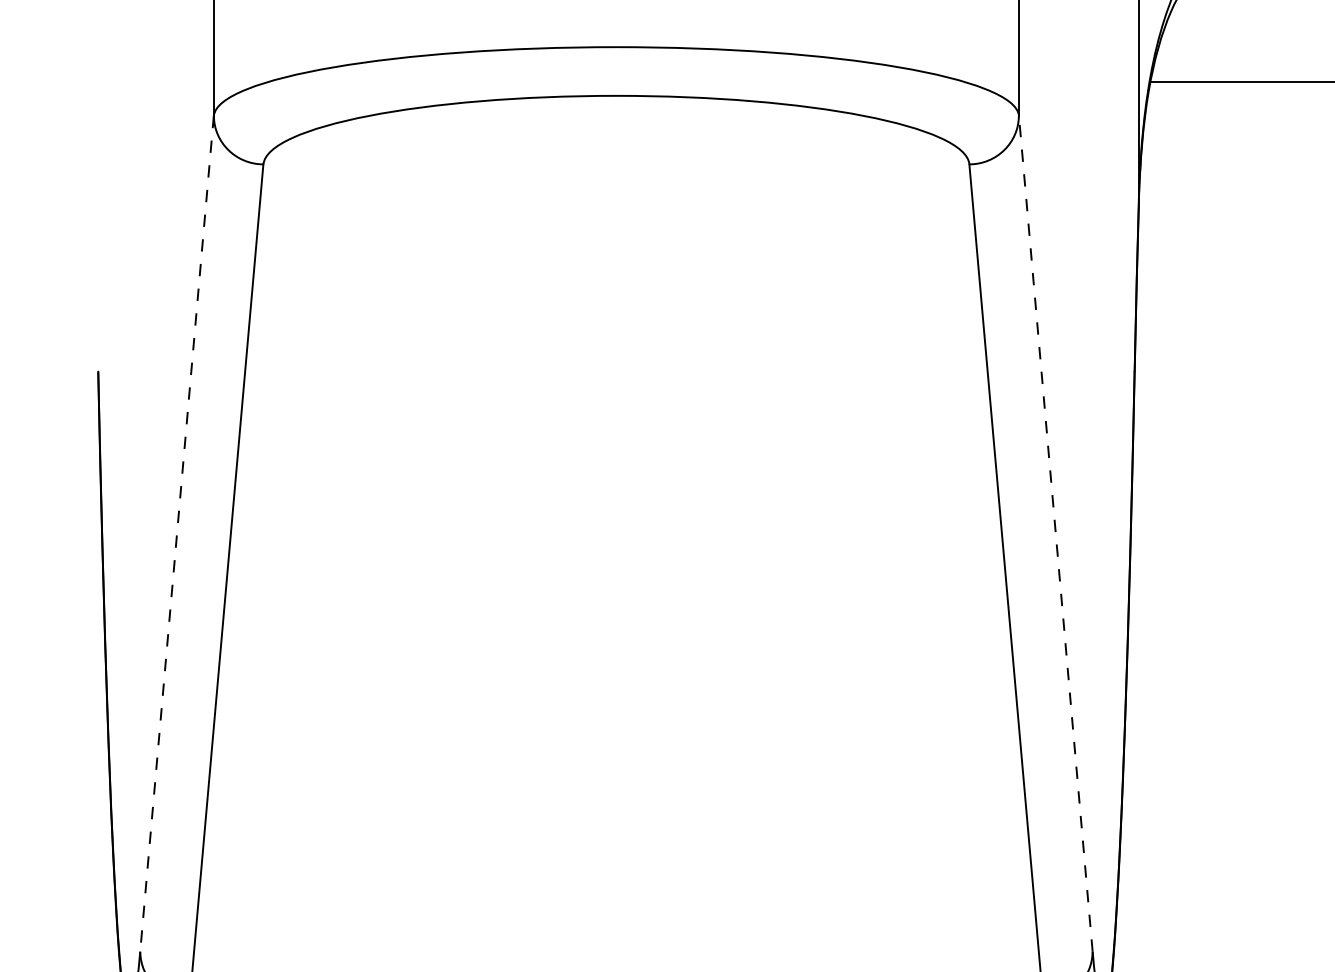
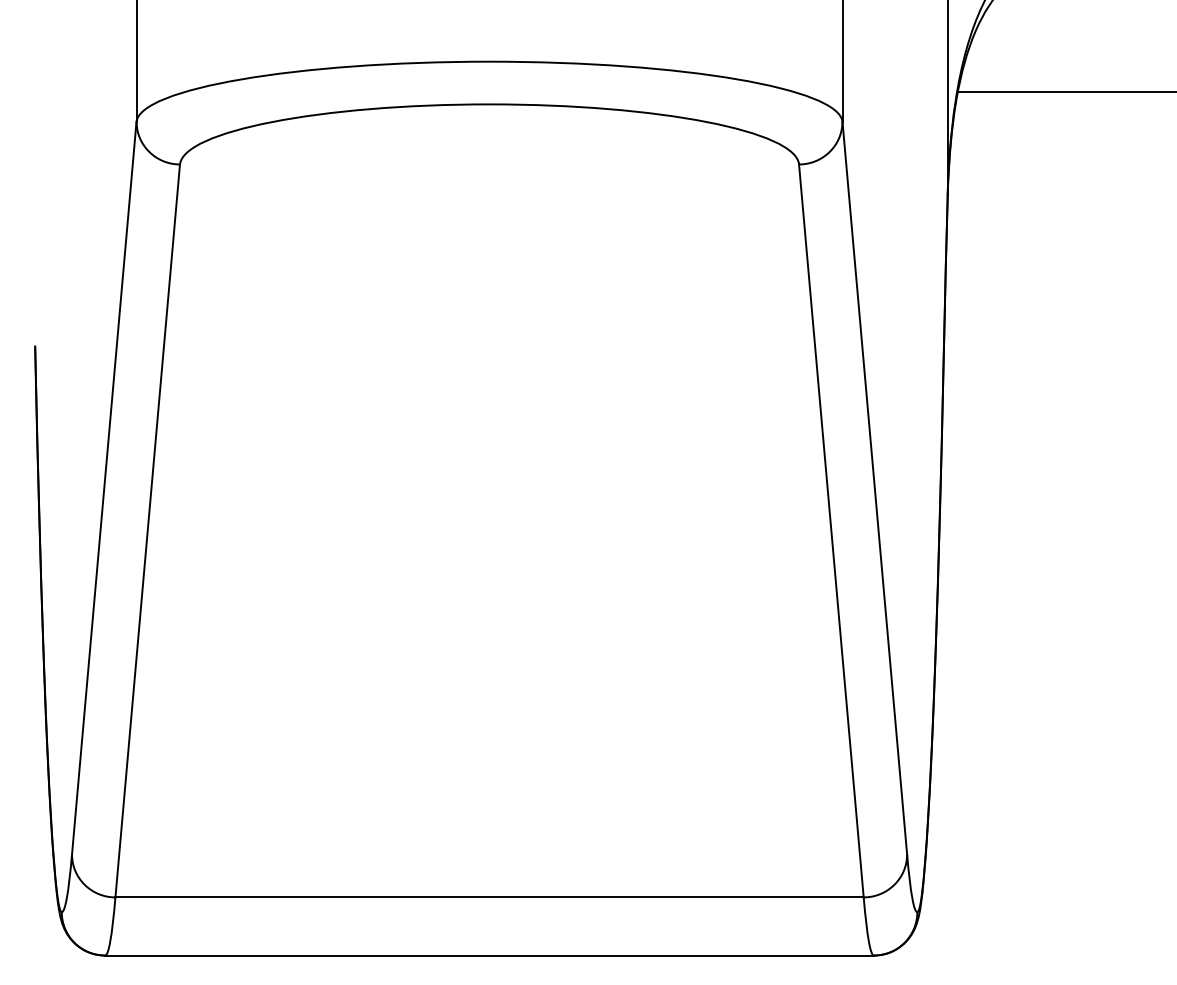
line: (177, 533) -> (104, 488), dashed -> solid
line: (1055, 533) -> (874, 488), dashed -> solid

